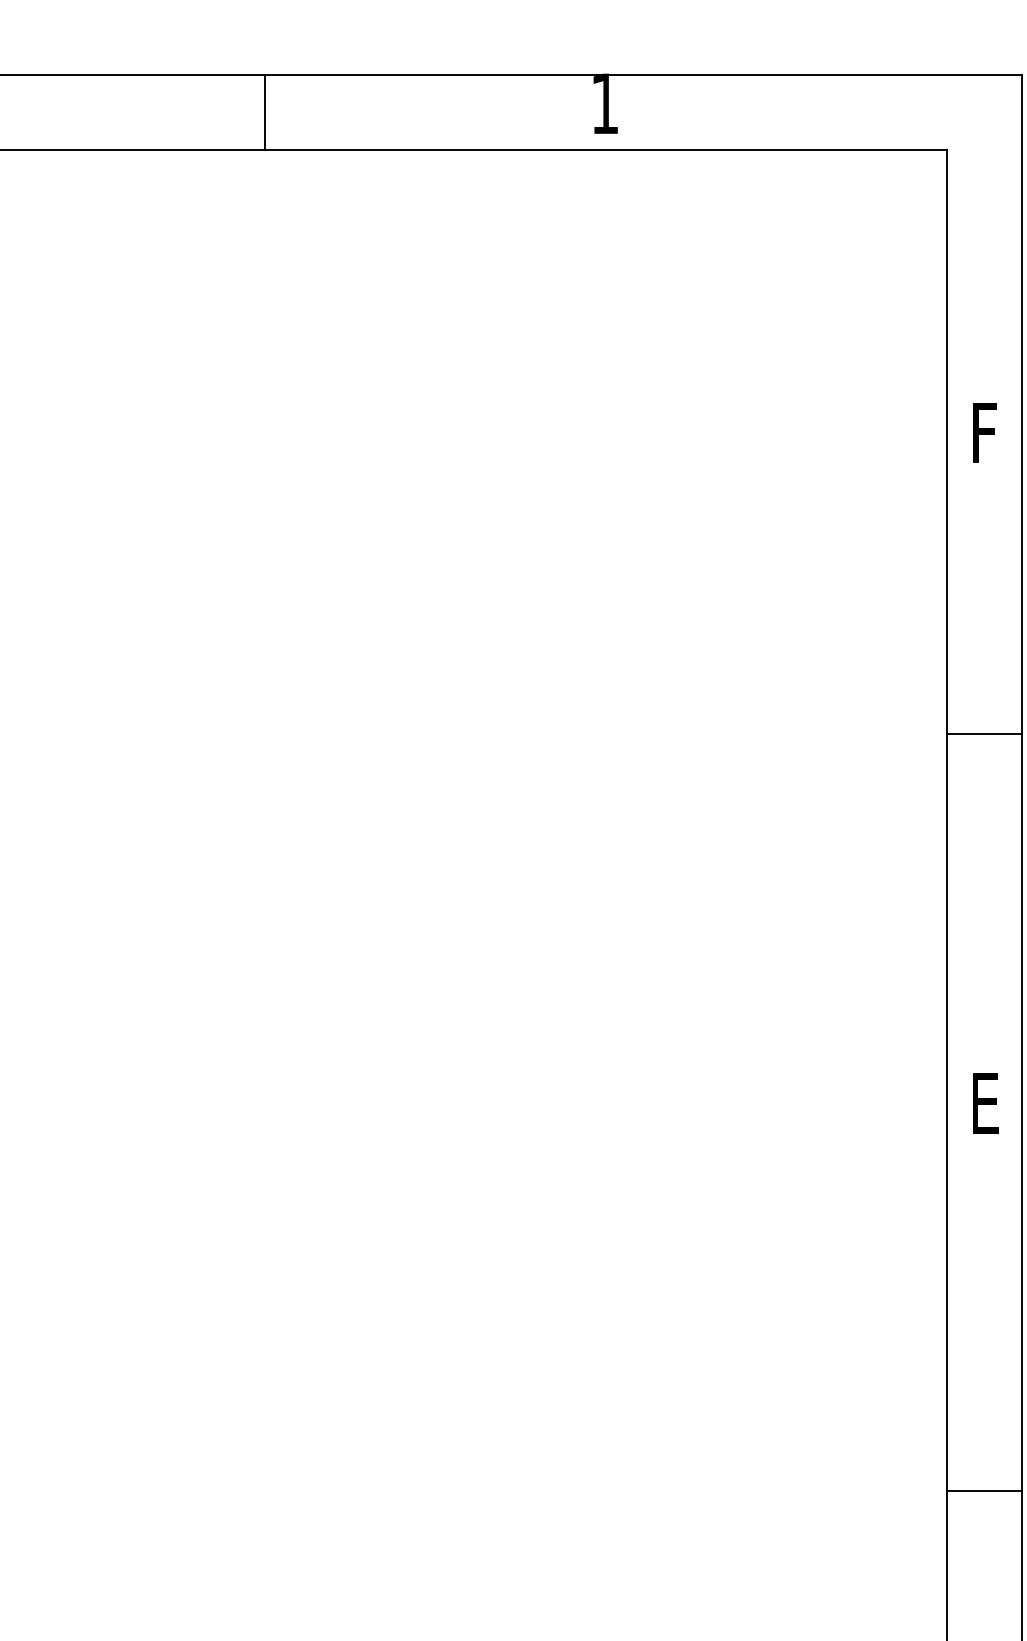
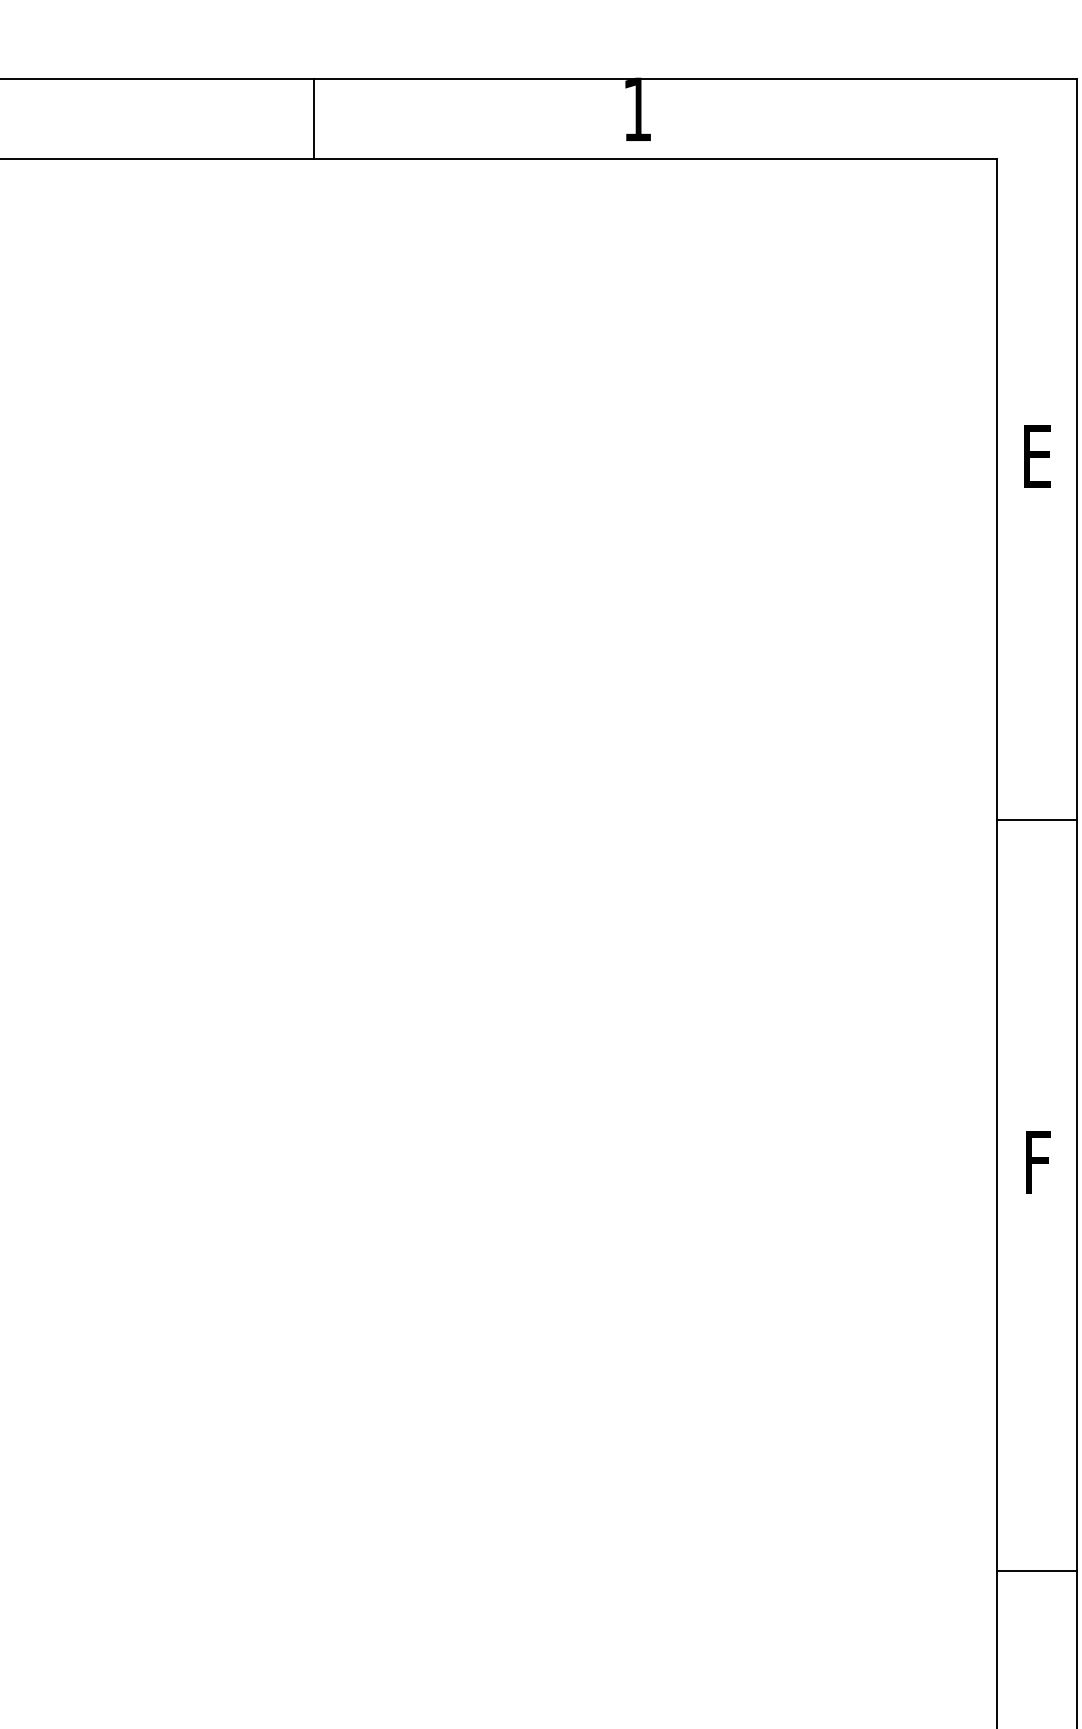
line: (265, 112) -> (314, 118), moved
text: (984, 432) -> (1037, 455), F -> E
line: (984, 733) -> (1037, 820), moved
text: (985, 1103) -> (1038, 1162), E -> F

